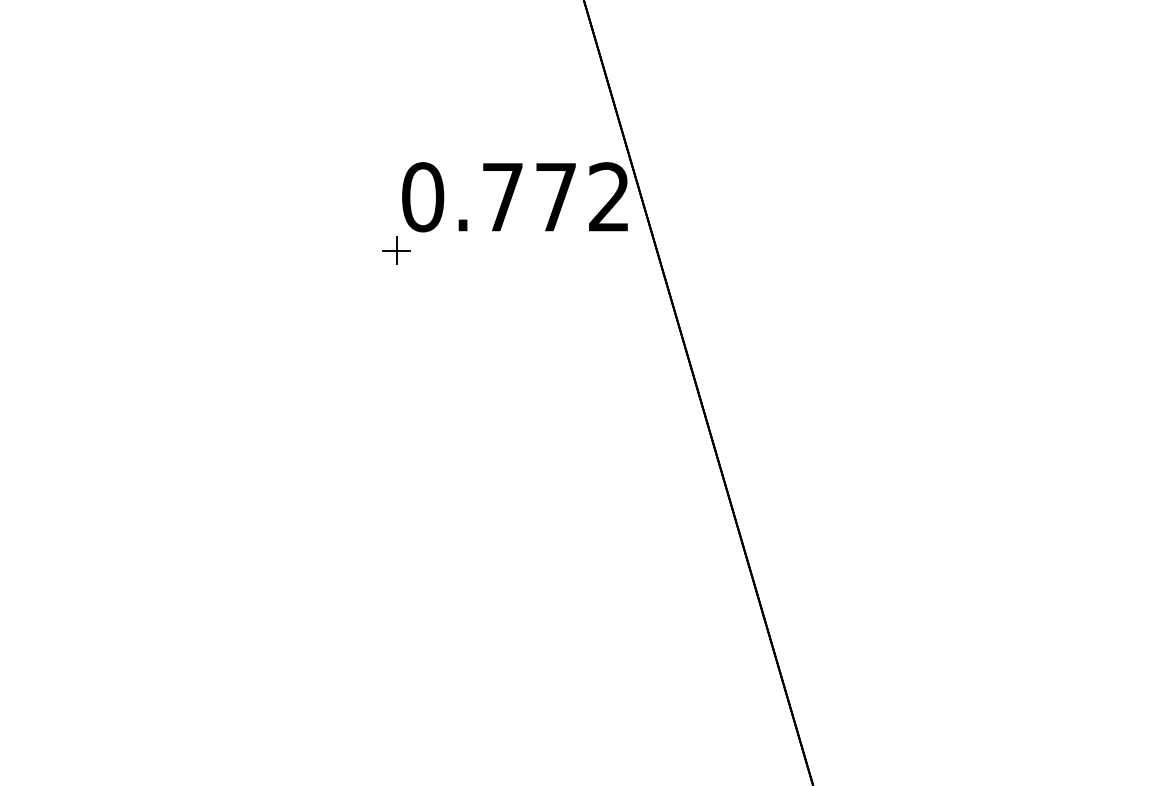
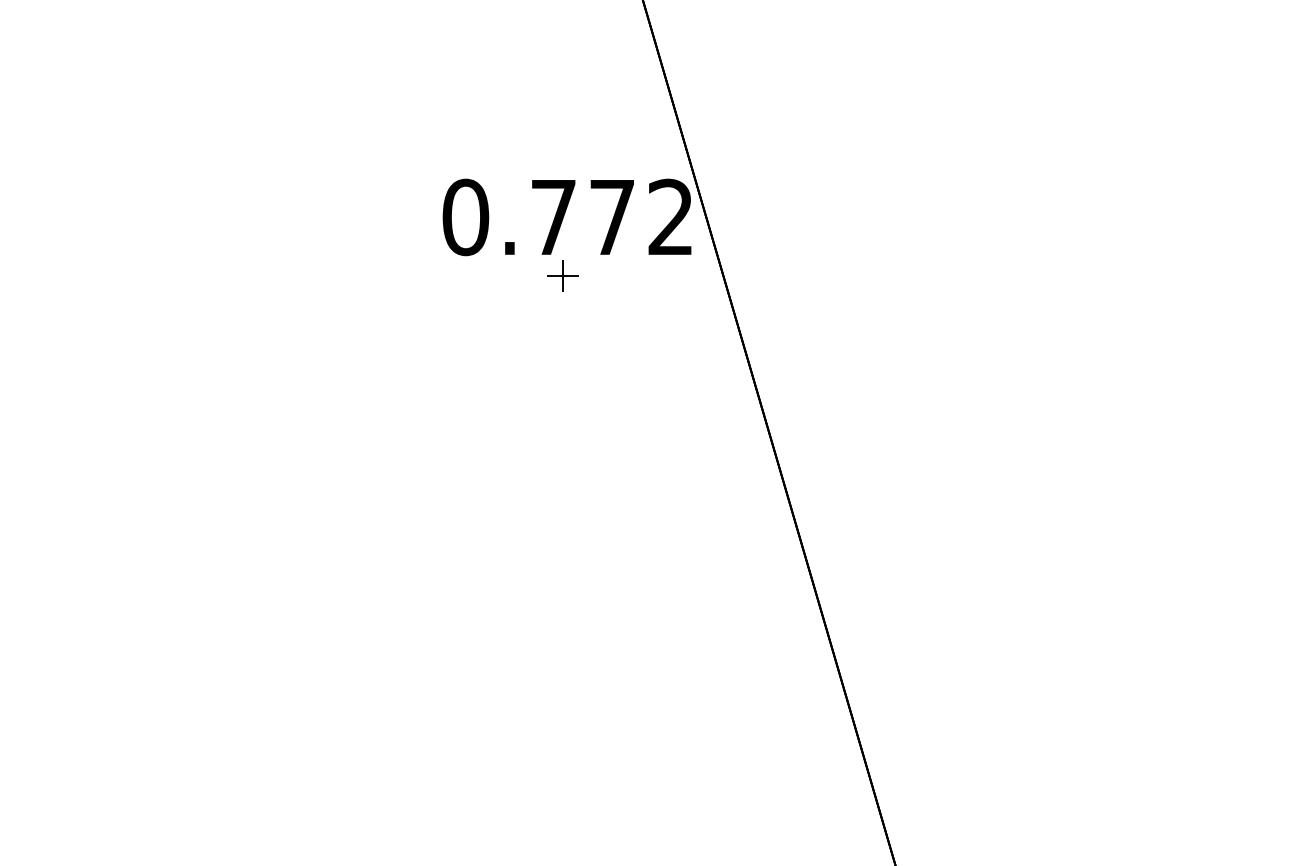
part: (396, 249) -> (562, 275), moved

